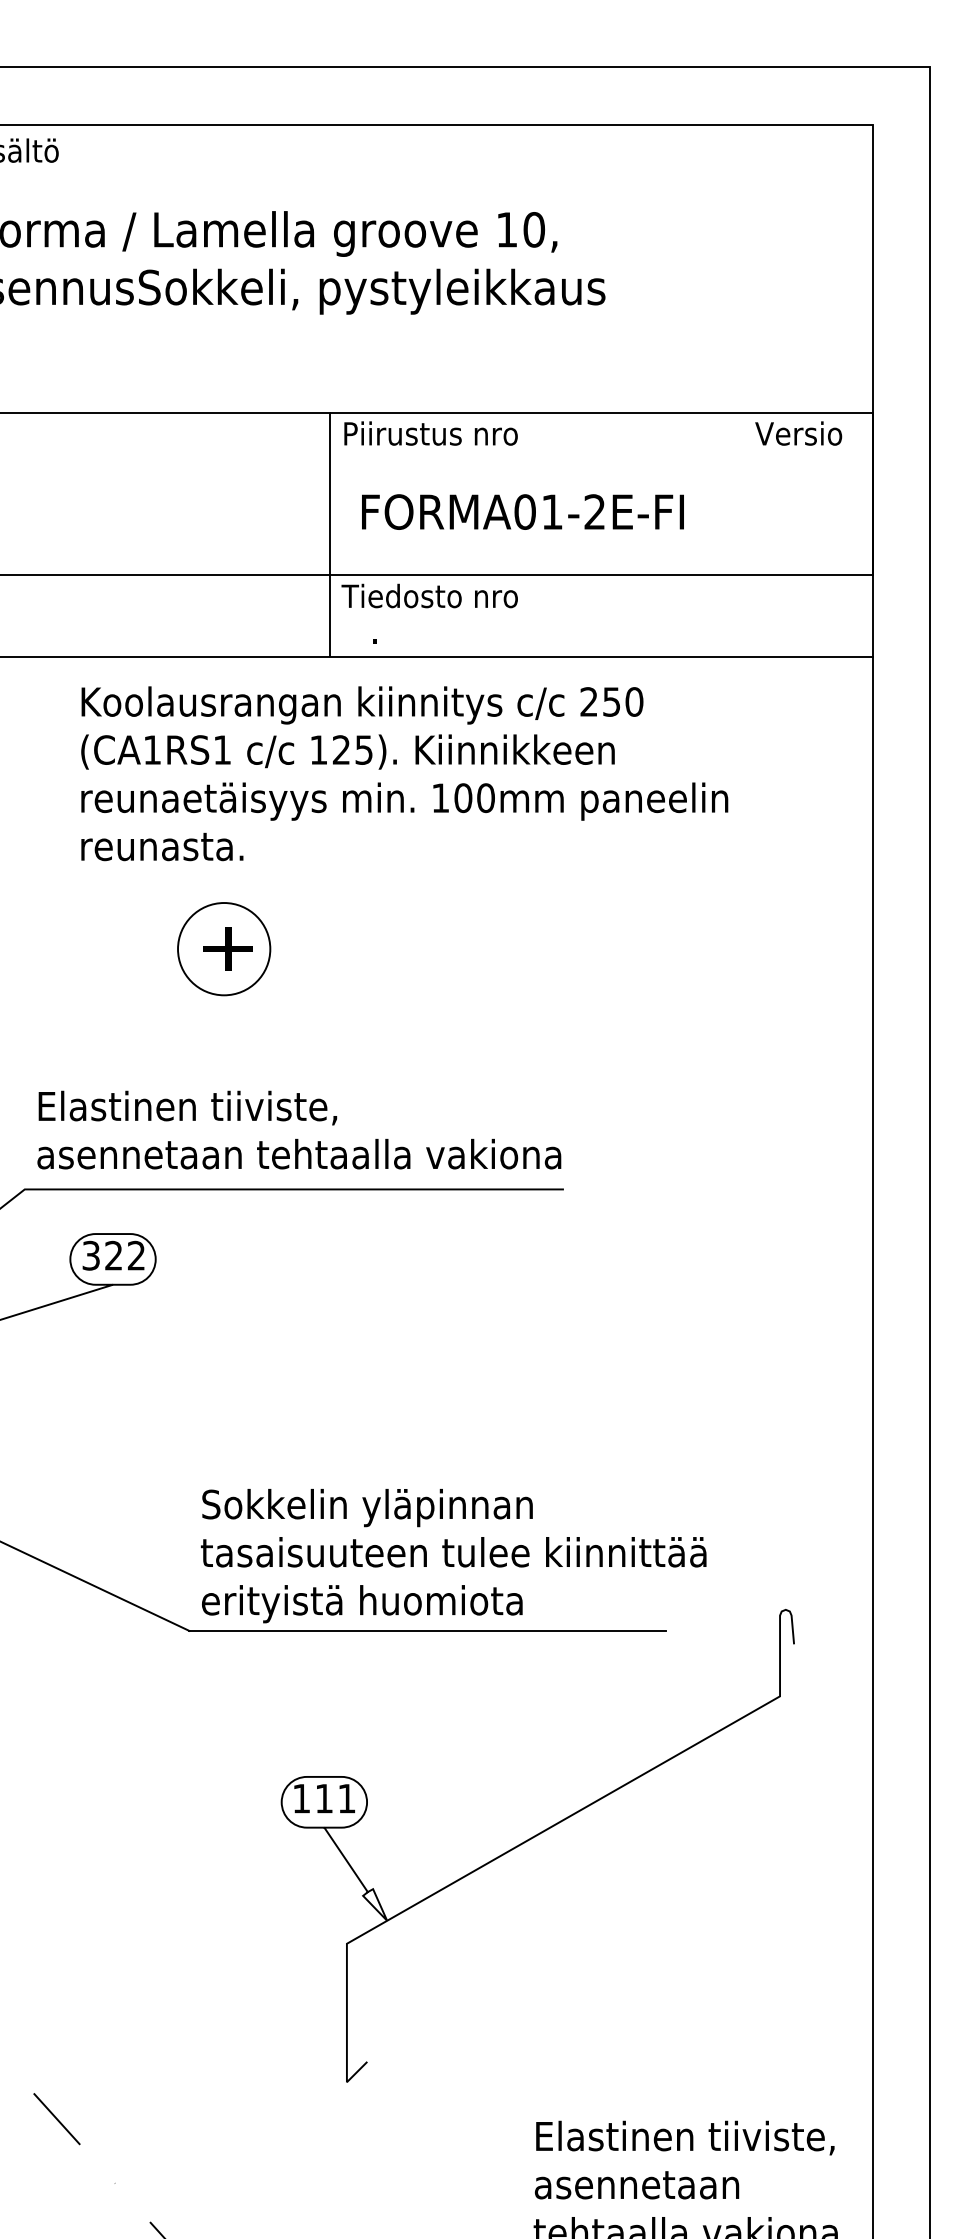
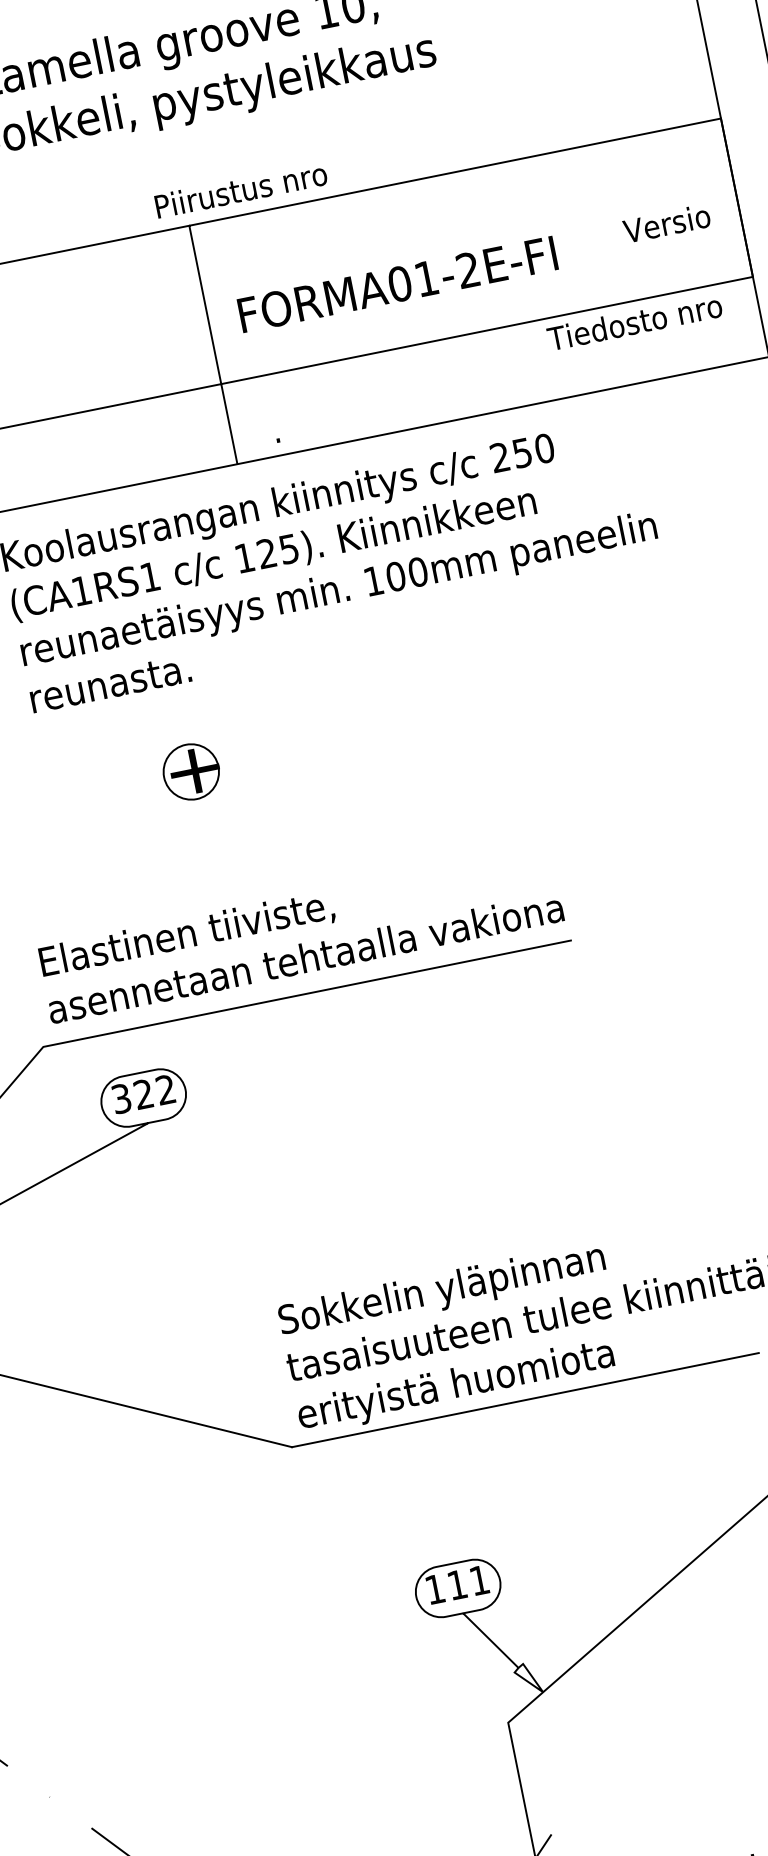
text: (430, 433) -> (240, 190), moved
text: (798, 433) -> (666, 223), moved
text: (429, 595) -> (634, 321), moved
circle: (224, 949) -> (191, 772), size x0.6

